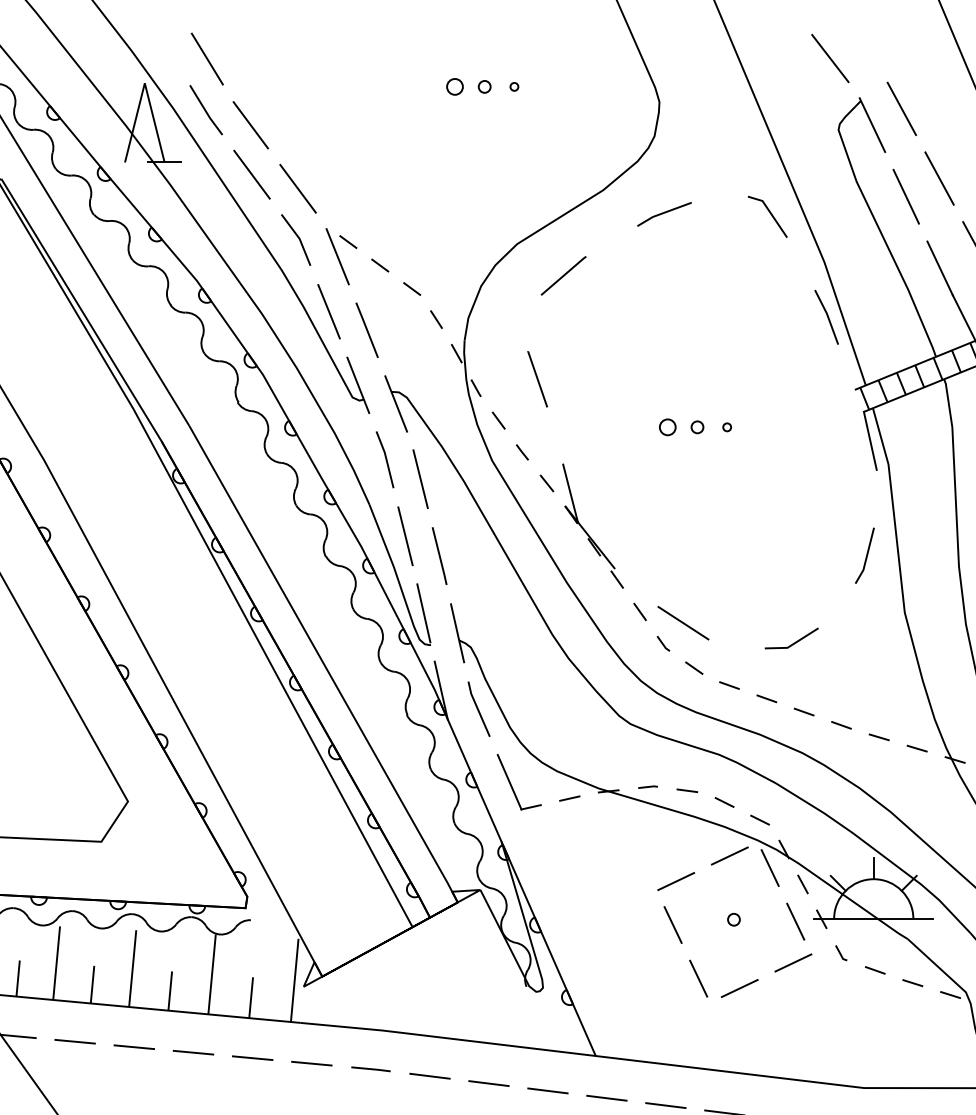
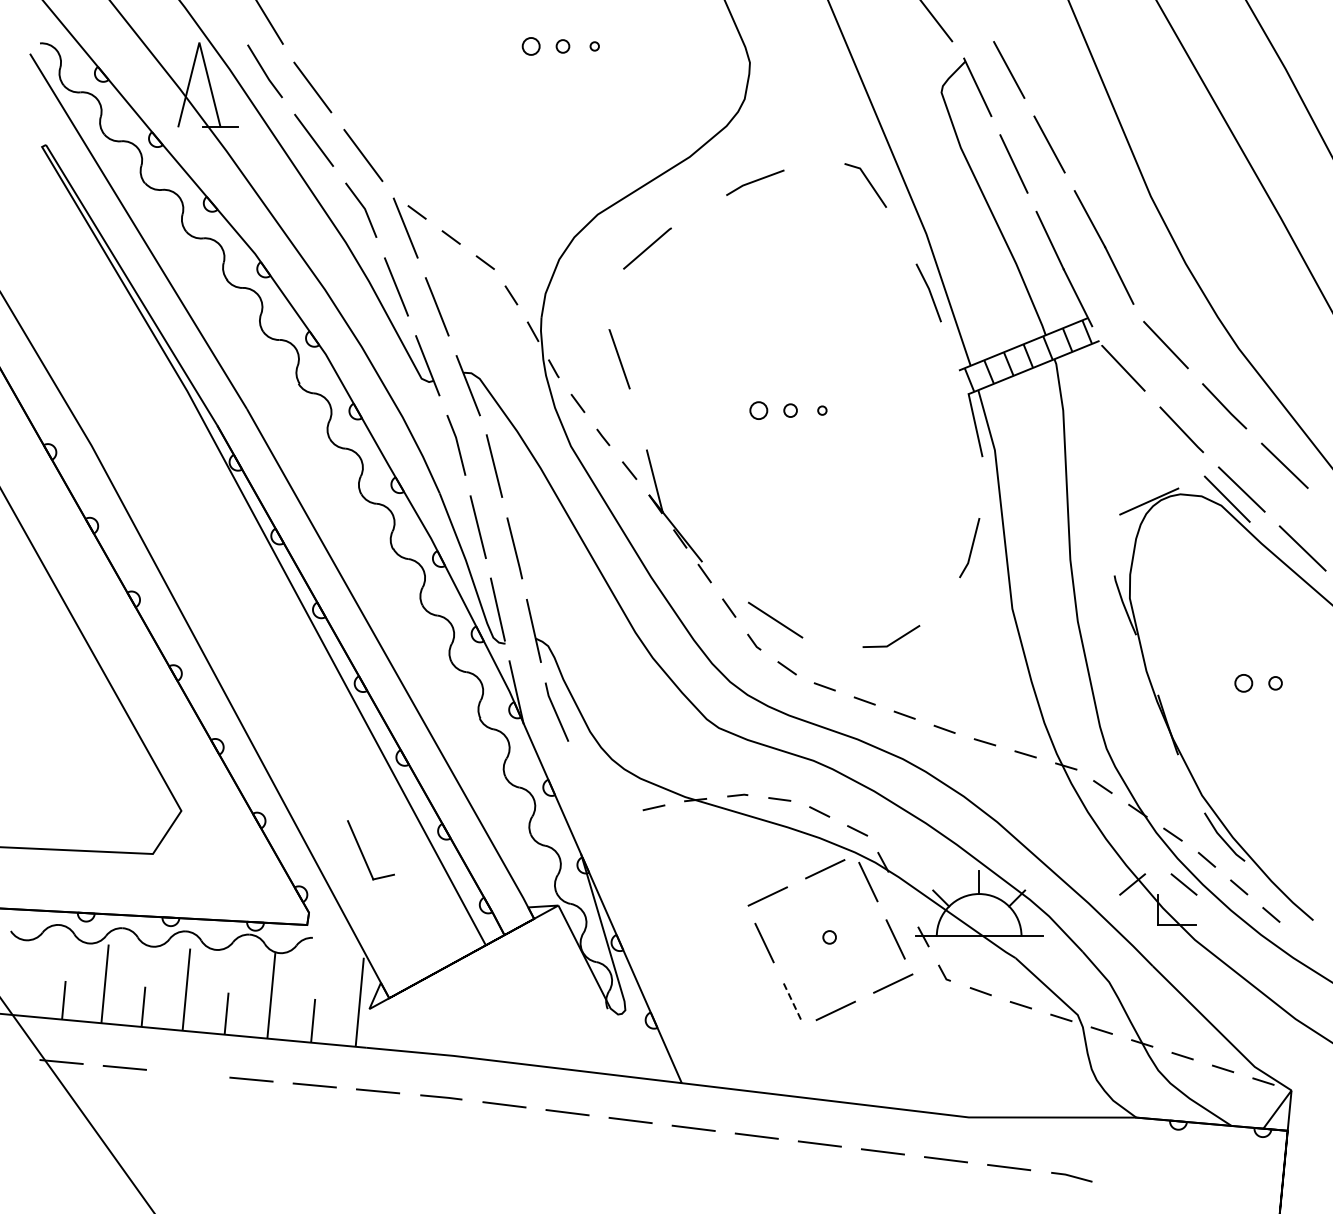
part: (512, 785) -> (363, 853), moved
line: (803, 884) -> (903, 899), removed
line: (698, 978) -> (791, 1000), solid -> dashed
line: (134, 1046) -> (188, 1073), removed

